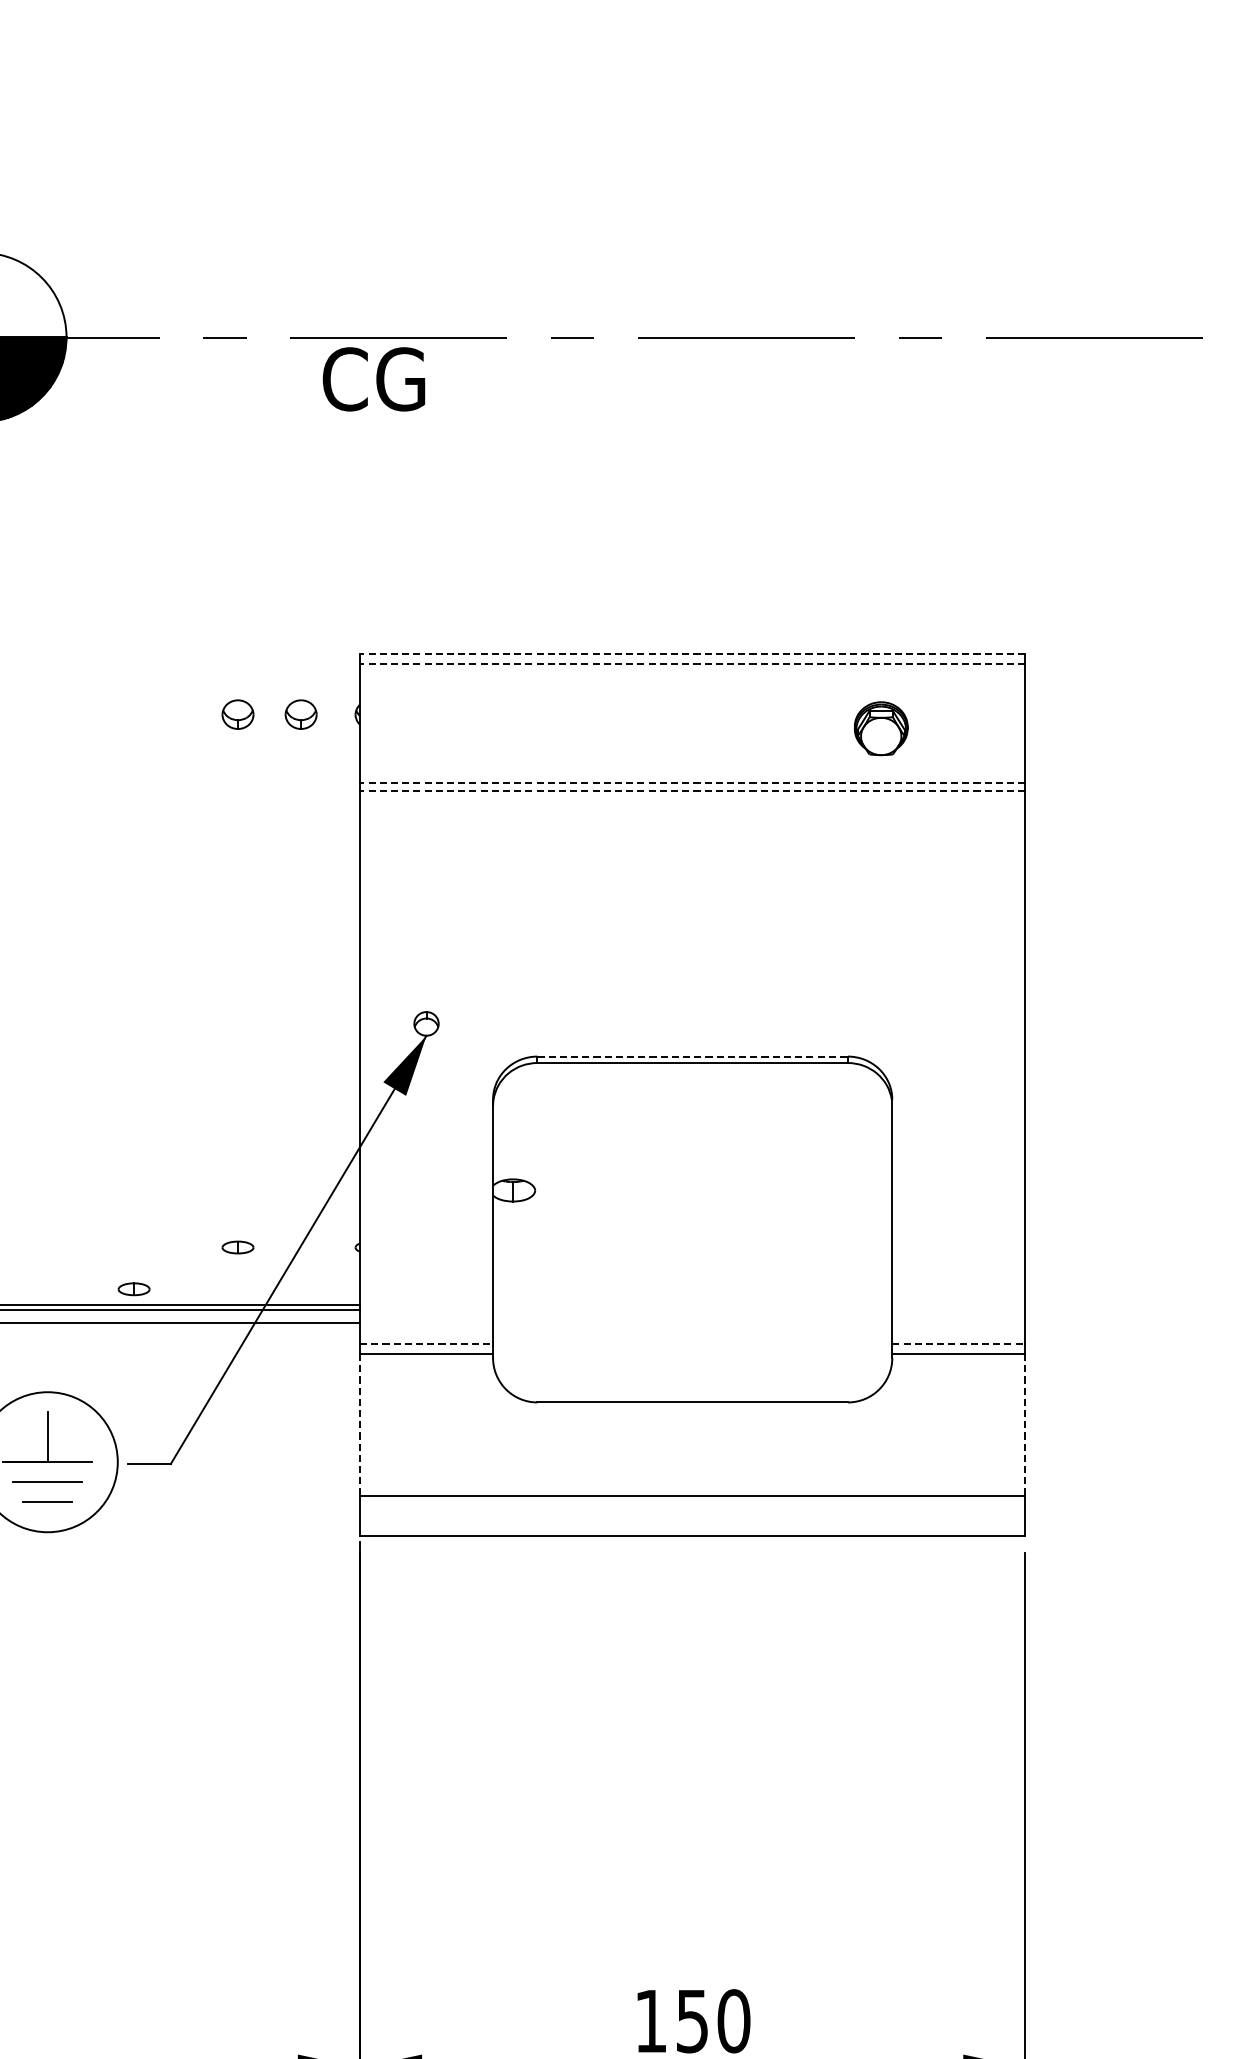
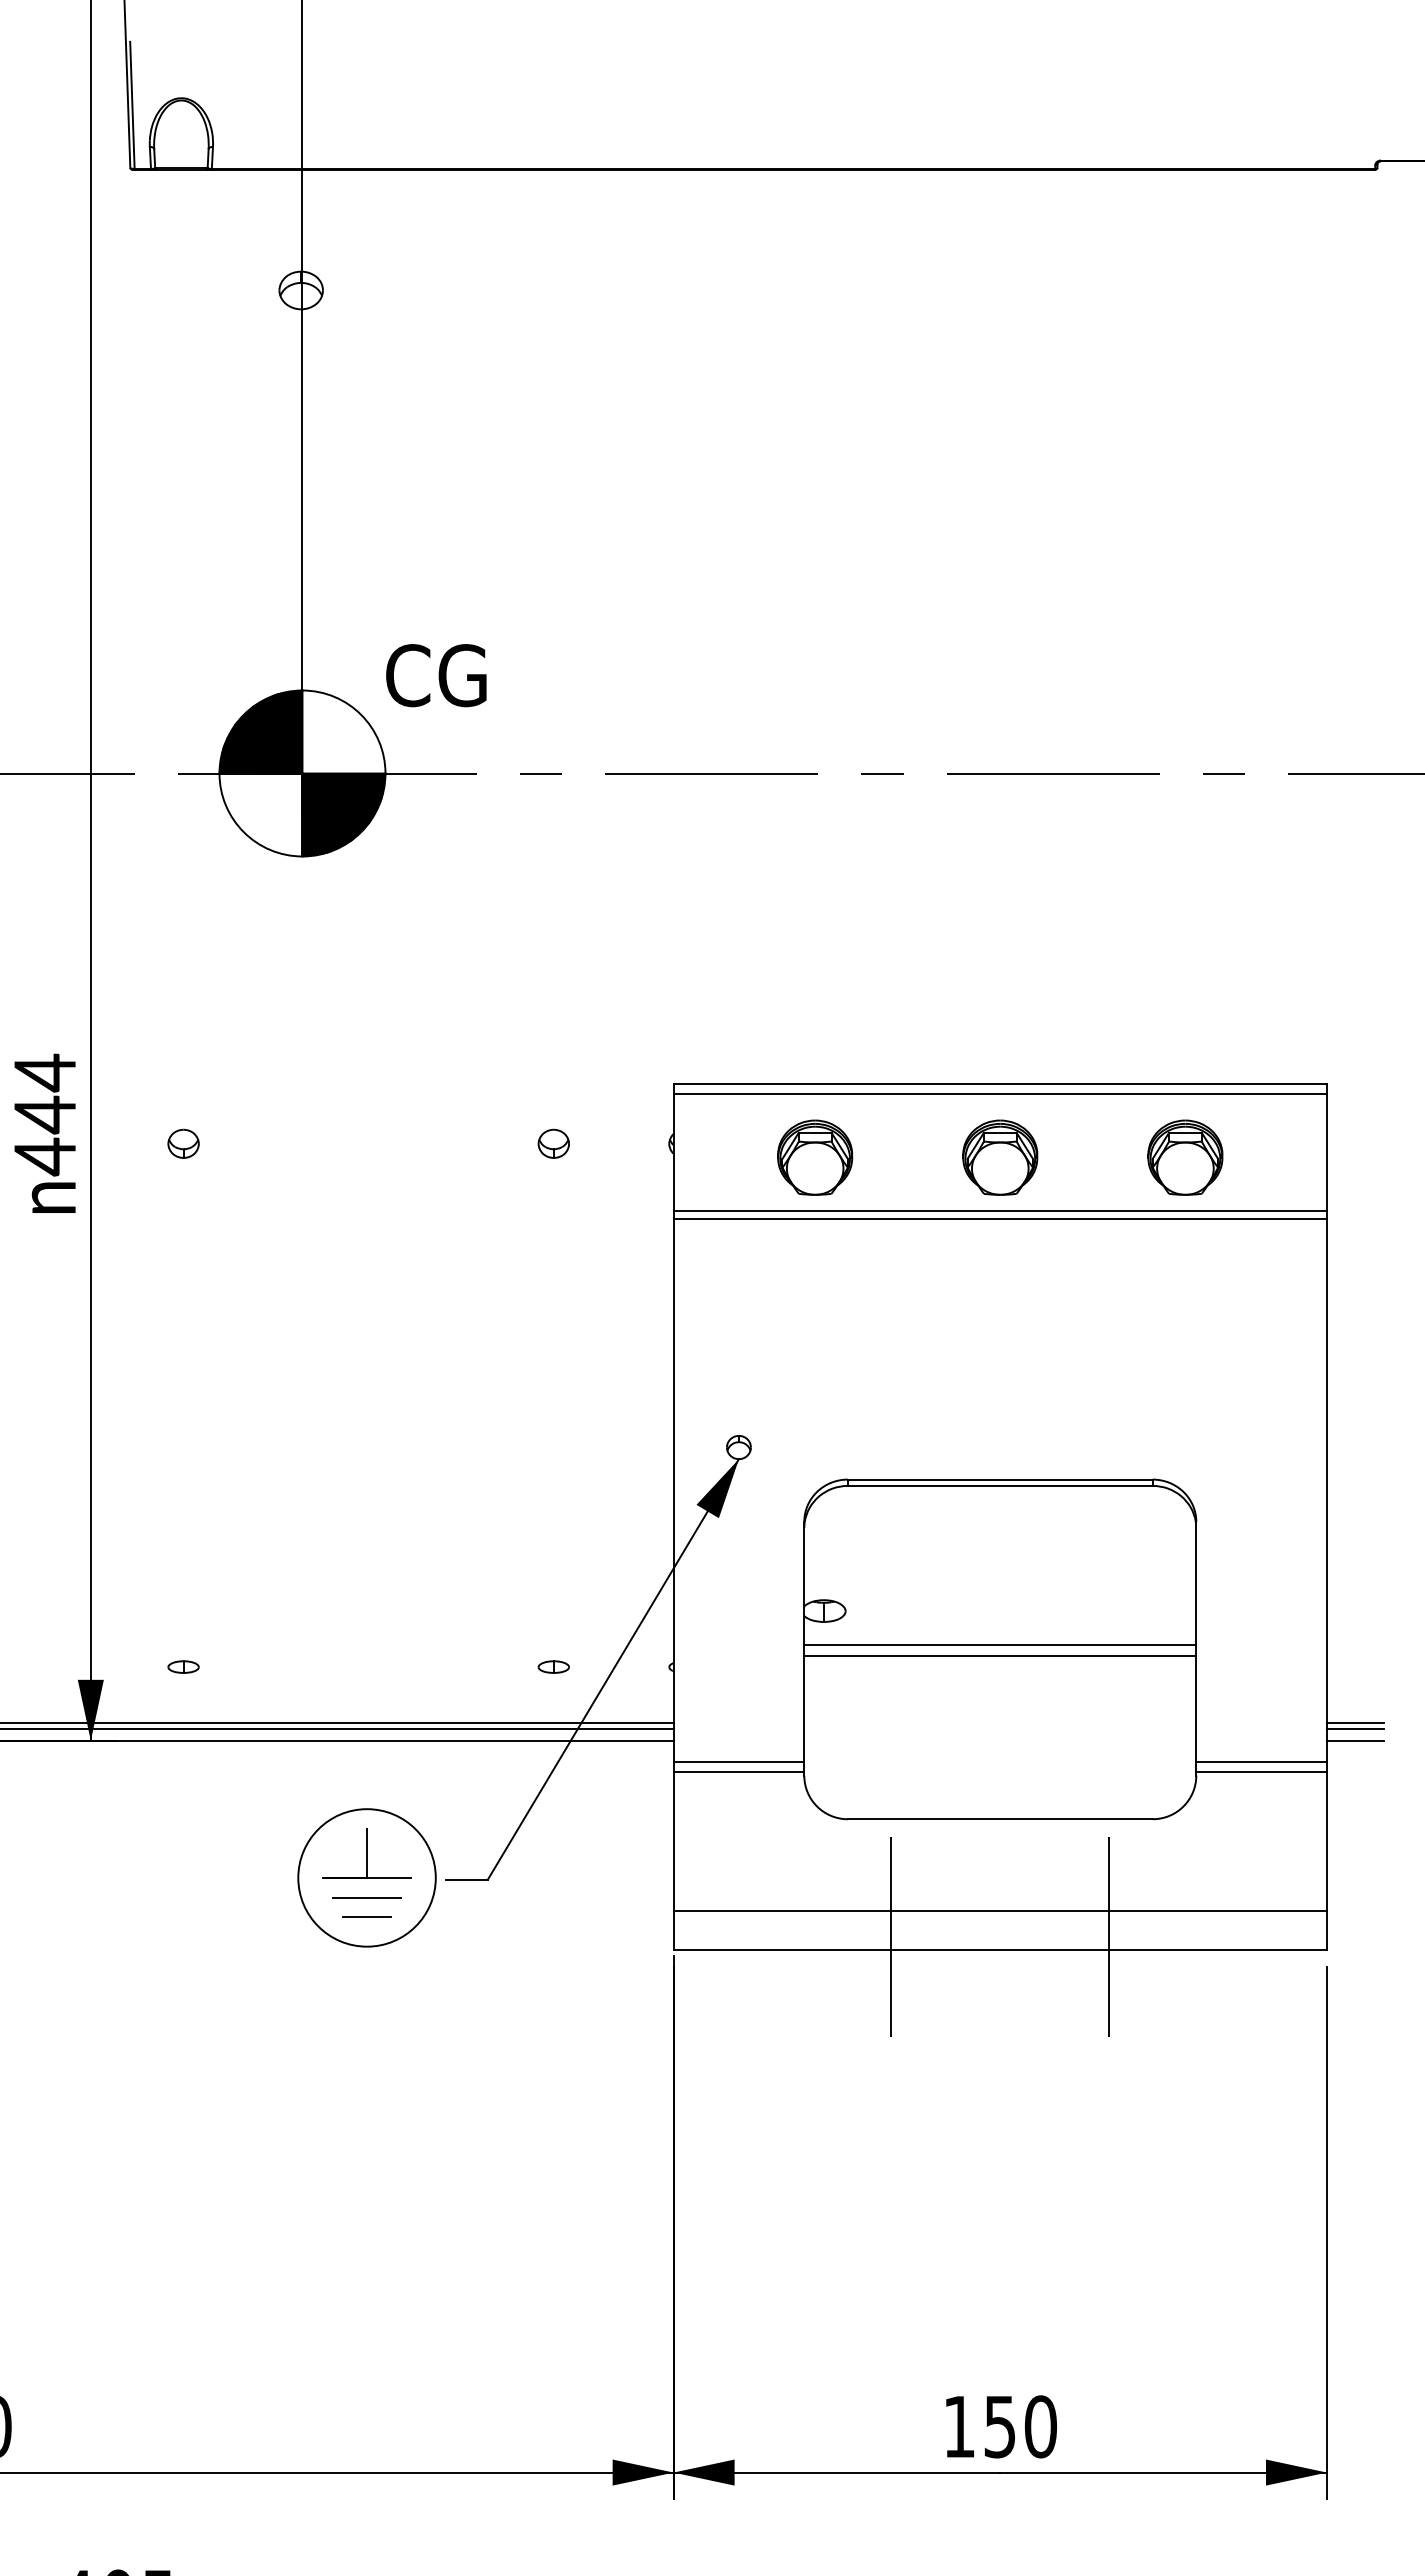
text: (374, 379) -> (436, 675), moved
line: (692, 654) -> (1000, 1084), dashed -> solid
line: (692, 664) -> (1000, 1094), dashed -> solid
part: (300, 714) -> (615, 1143), removed
part: (504, 728) -> (815, 1157), added
part: (692, 728) -> (1000, 1157), added
part: (881, 728) -> (1185, 1157), size x1.43
line: (692, 783) -> (1000, 1211), dashed -> solid
line: (692, 791) -> (1000, 1219), dashed -> solid
line: (692, 1056) -> (1000, 1479), dashed -> solid
line: (692, 1224) -> (1000, 1644), added
line: (692, 1236) -> (1000, 1656), added
part: (133, 1288) -> (451, 1707), removed
line: (1053, 1304) -> (1354, 1723), added
line: (1053, 1310) -> (1354, 1728), added
line: (1053, 1322) -> (1354, 1740), added
line: (427, 1344) -> (739, 1762), dashed -> solid
line: (959, 1344) -> (1262, 1762), dashed -> solid
line: (359, 1424) -> (673, 1840), dashed -> solid
line: (1024, 1424) -> (1326, 1840), dashed -> solid
line: (581, 1521) -> (891, 1936), added
line: (803, 1521) -> (1109, 1936), added

